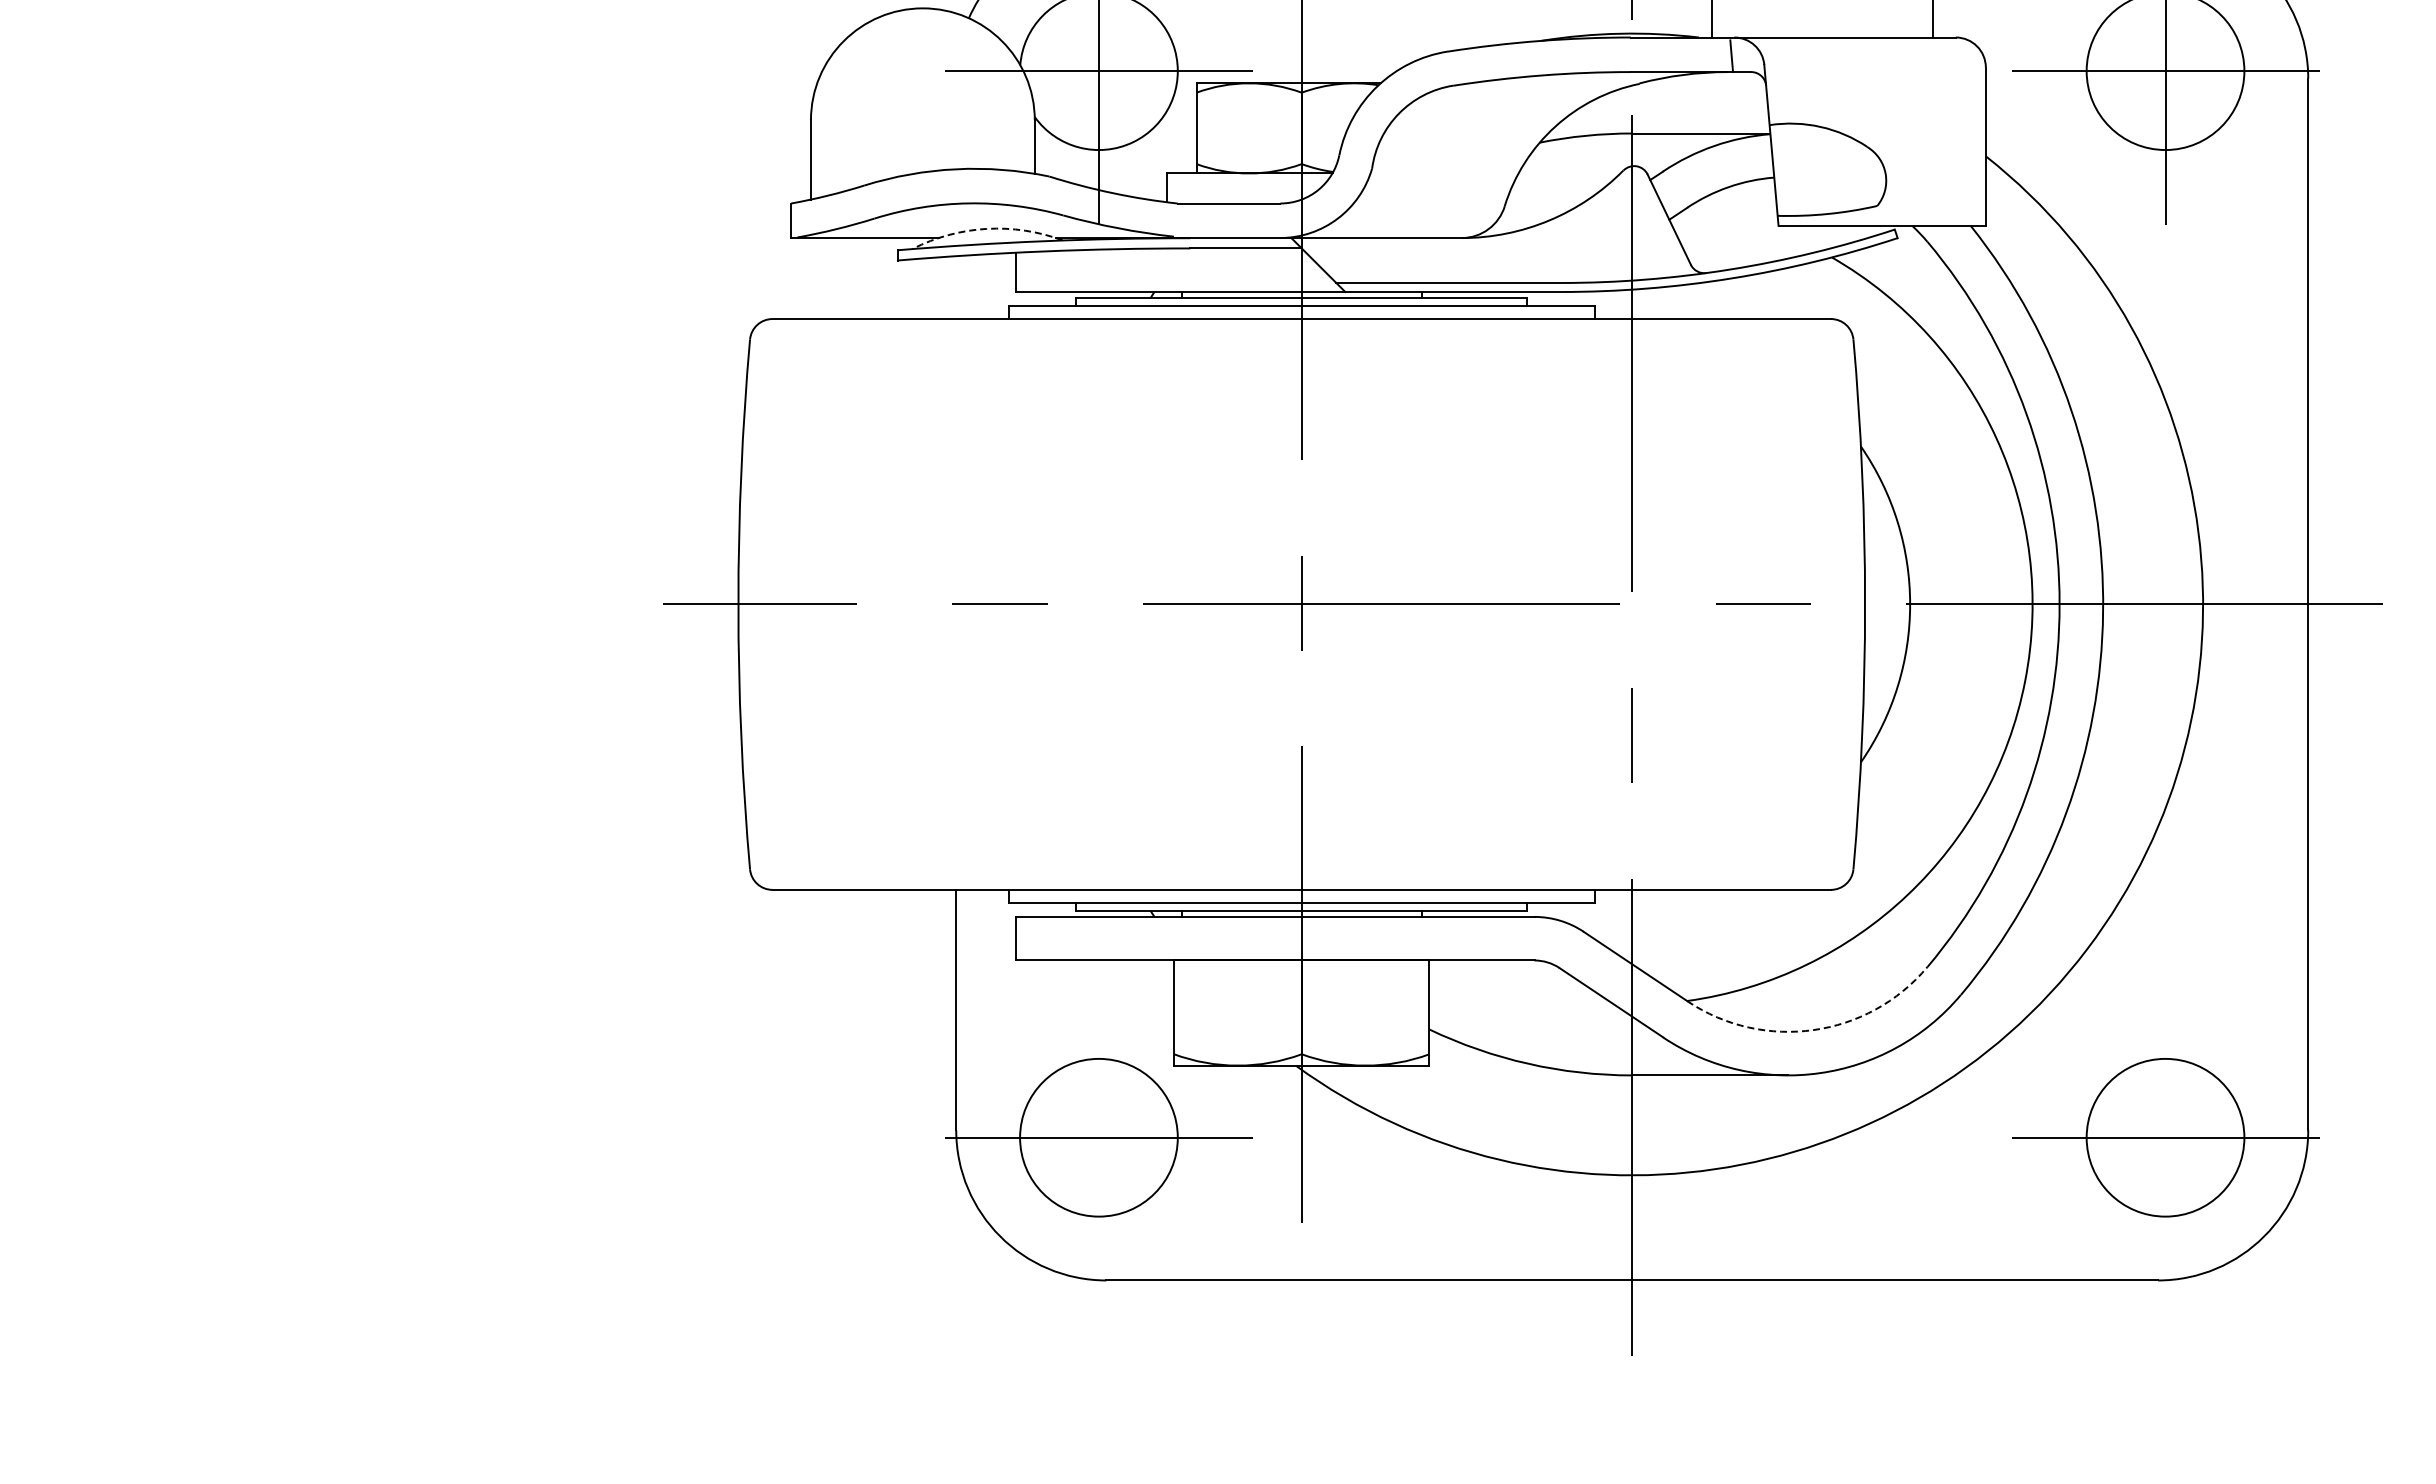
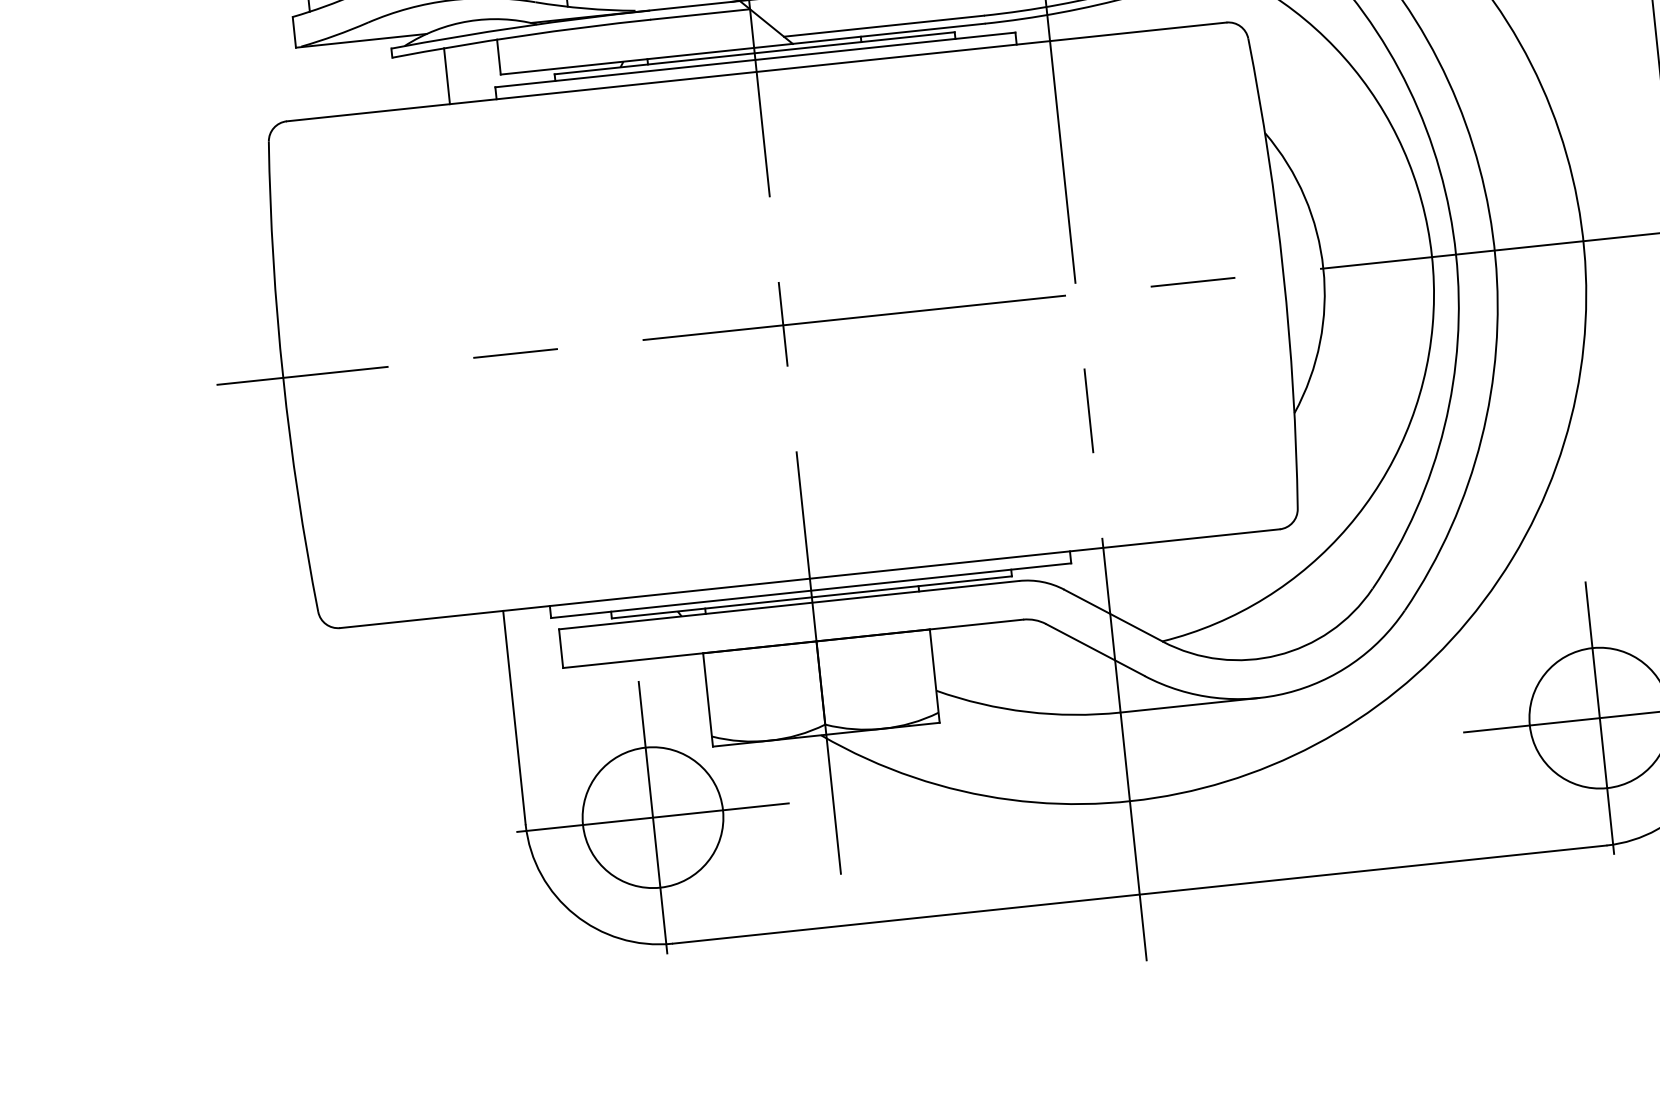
arc: (986, 228) -> (468, 20), dashed -> solid
line: (956, 287) -> (447, 76), added
arc: (1813, 1030) -> (1277, 655), dashed -> solid
line: (1098, 1137) -> (652, 817), added
line: (2165, 1137) -> (1599, 717), added

